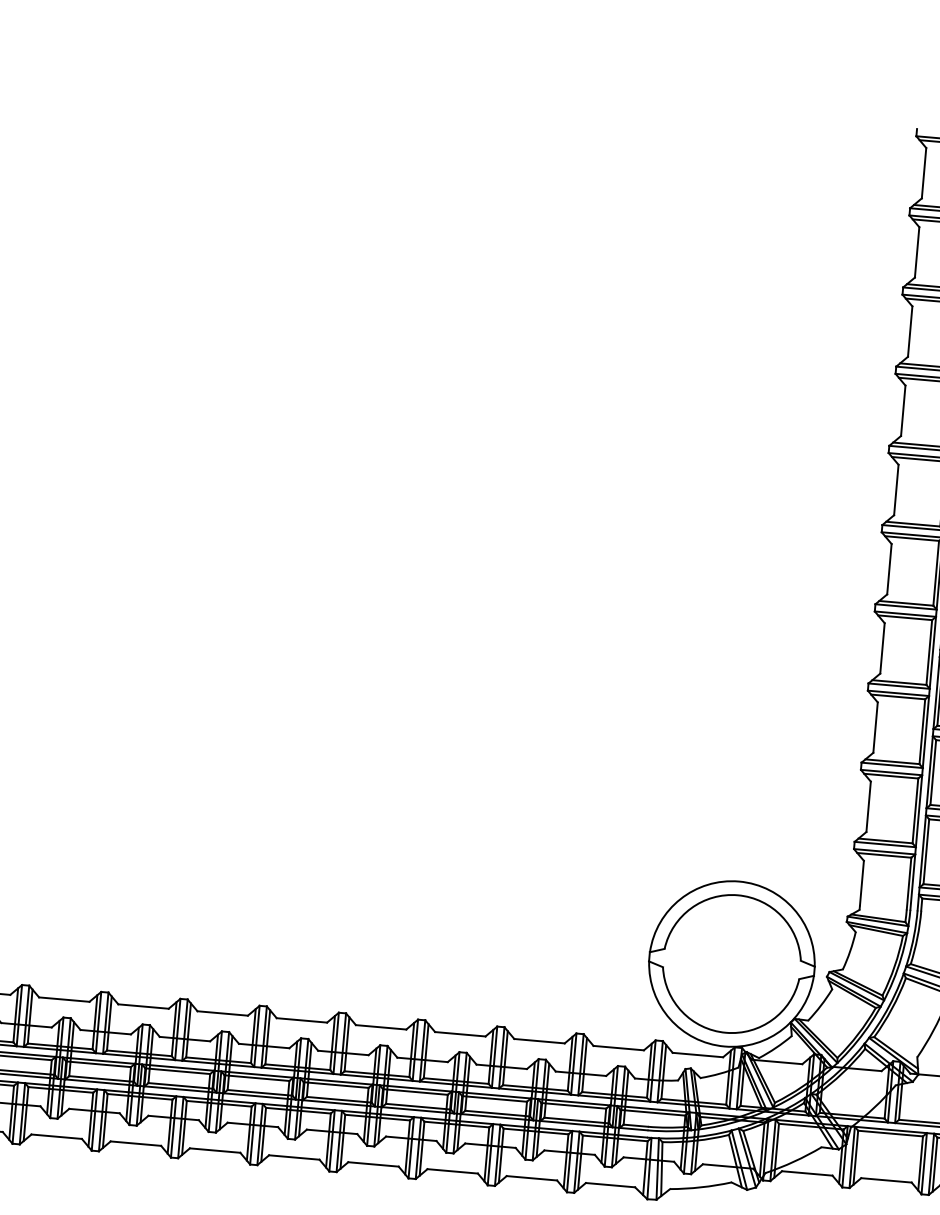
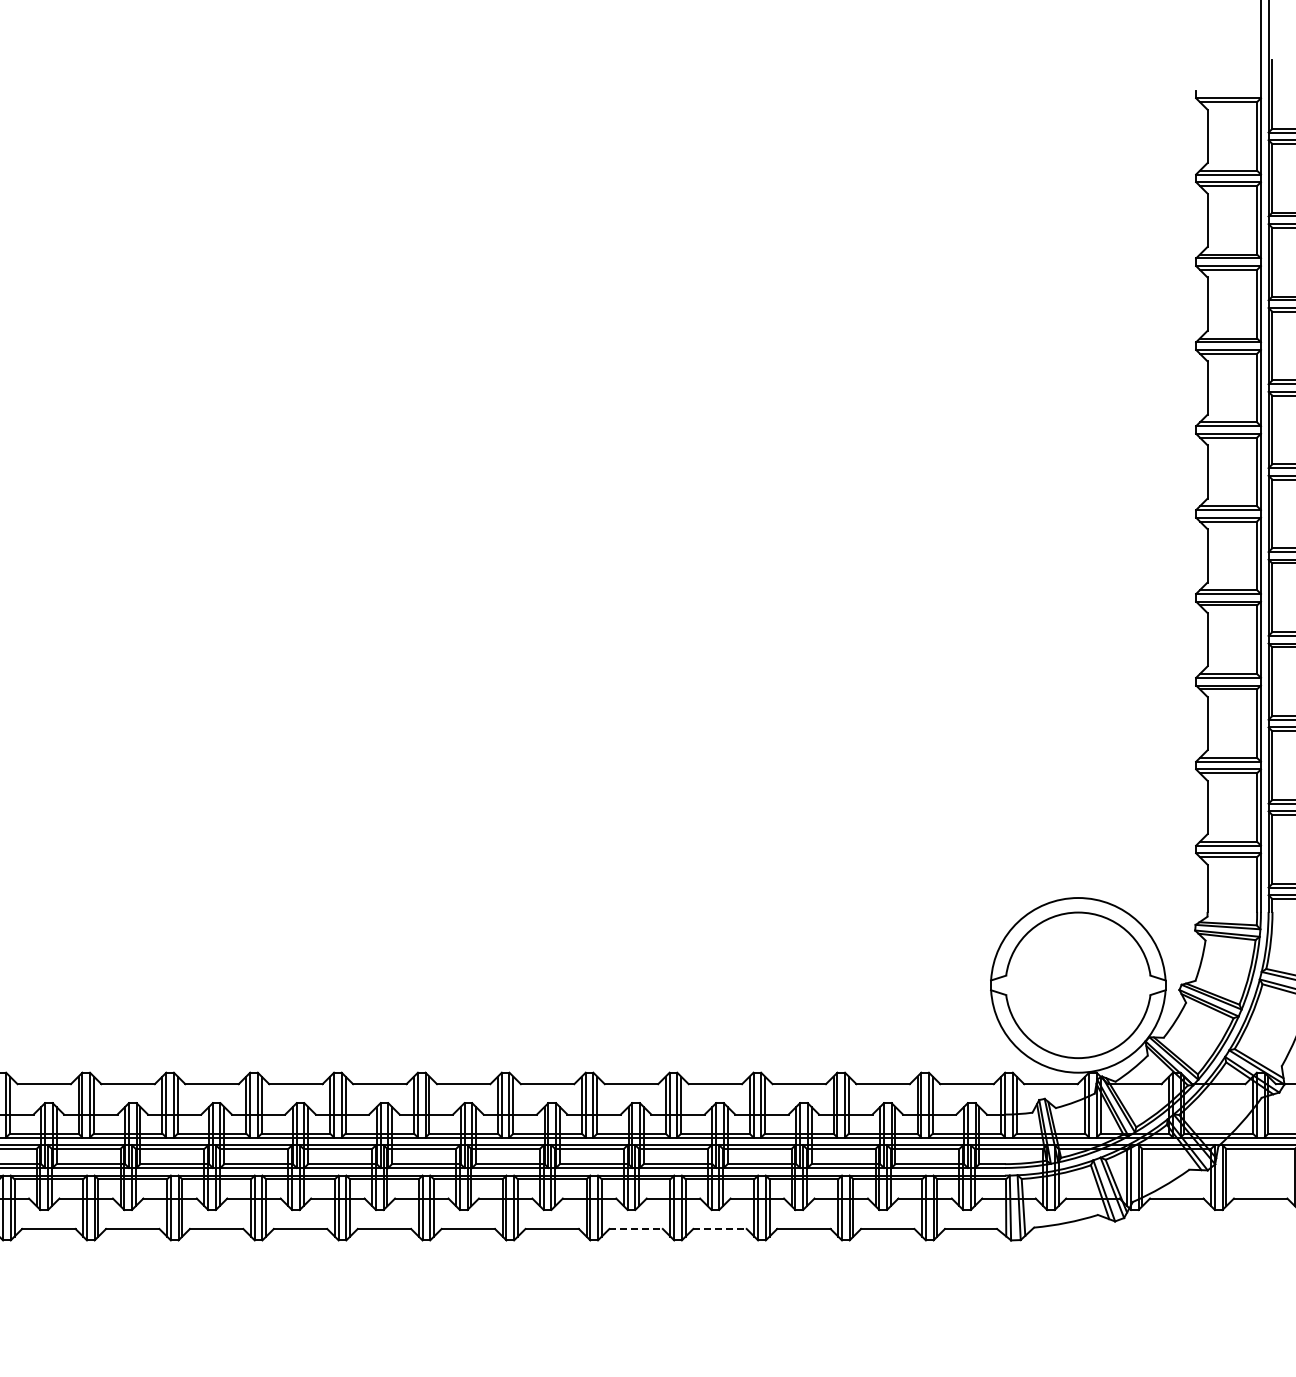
line: (294, 1157) -> (636, 1228), solid -> dashed
line: (374, 1164) -> (720, 1228), solid -> dashed

